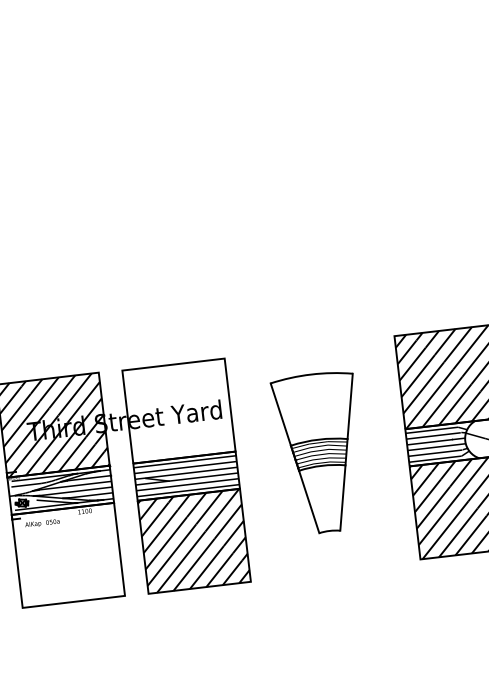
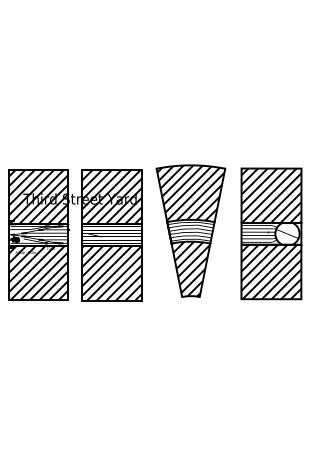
hatch: (179, 409) -> (112, 196), added
part: (319, 452) -> (190, 230), size x1.43
hatch: (68, 554) -> (38, 272), added

